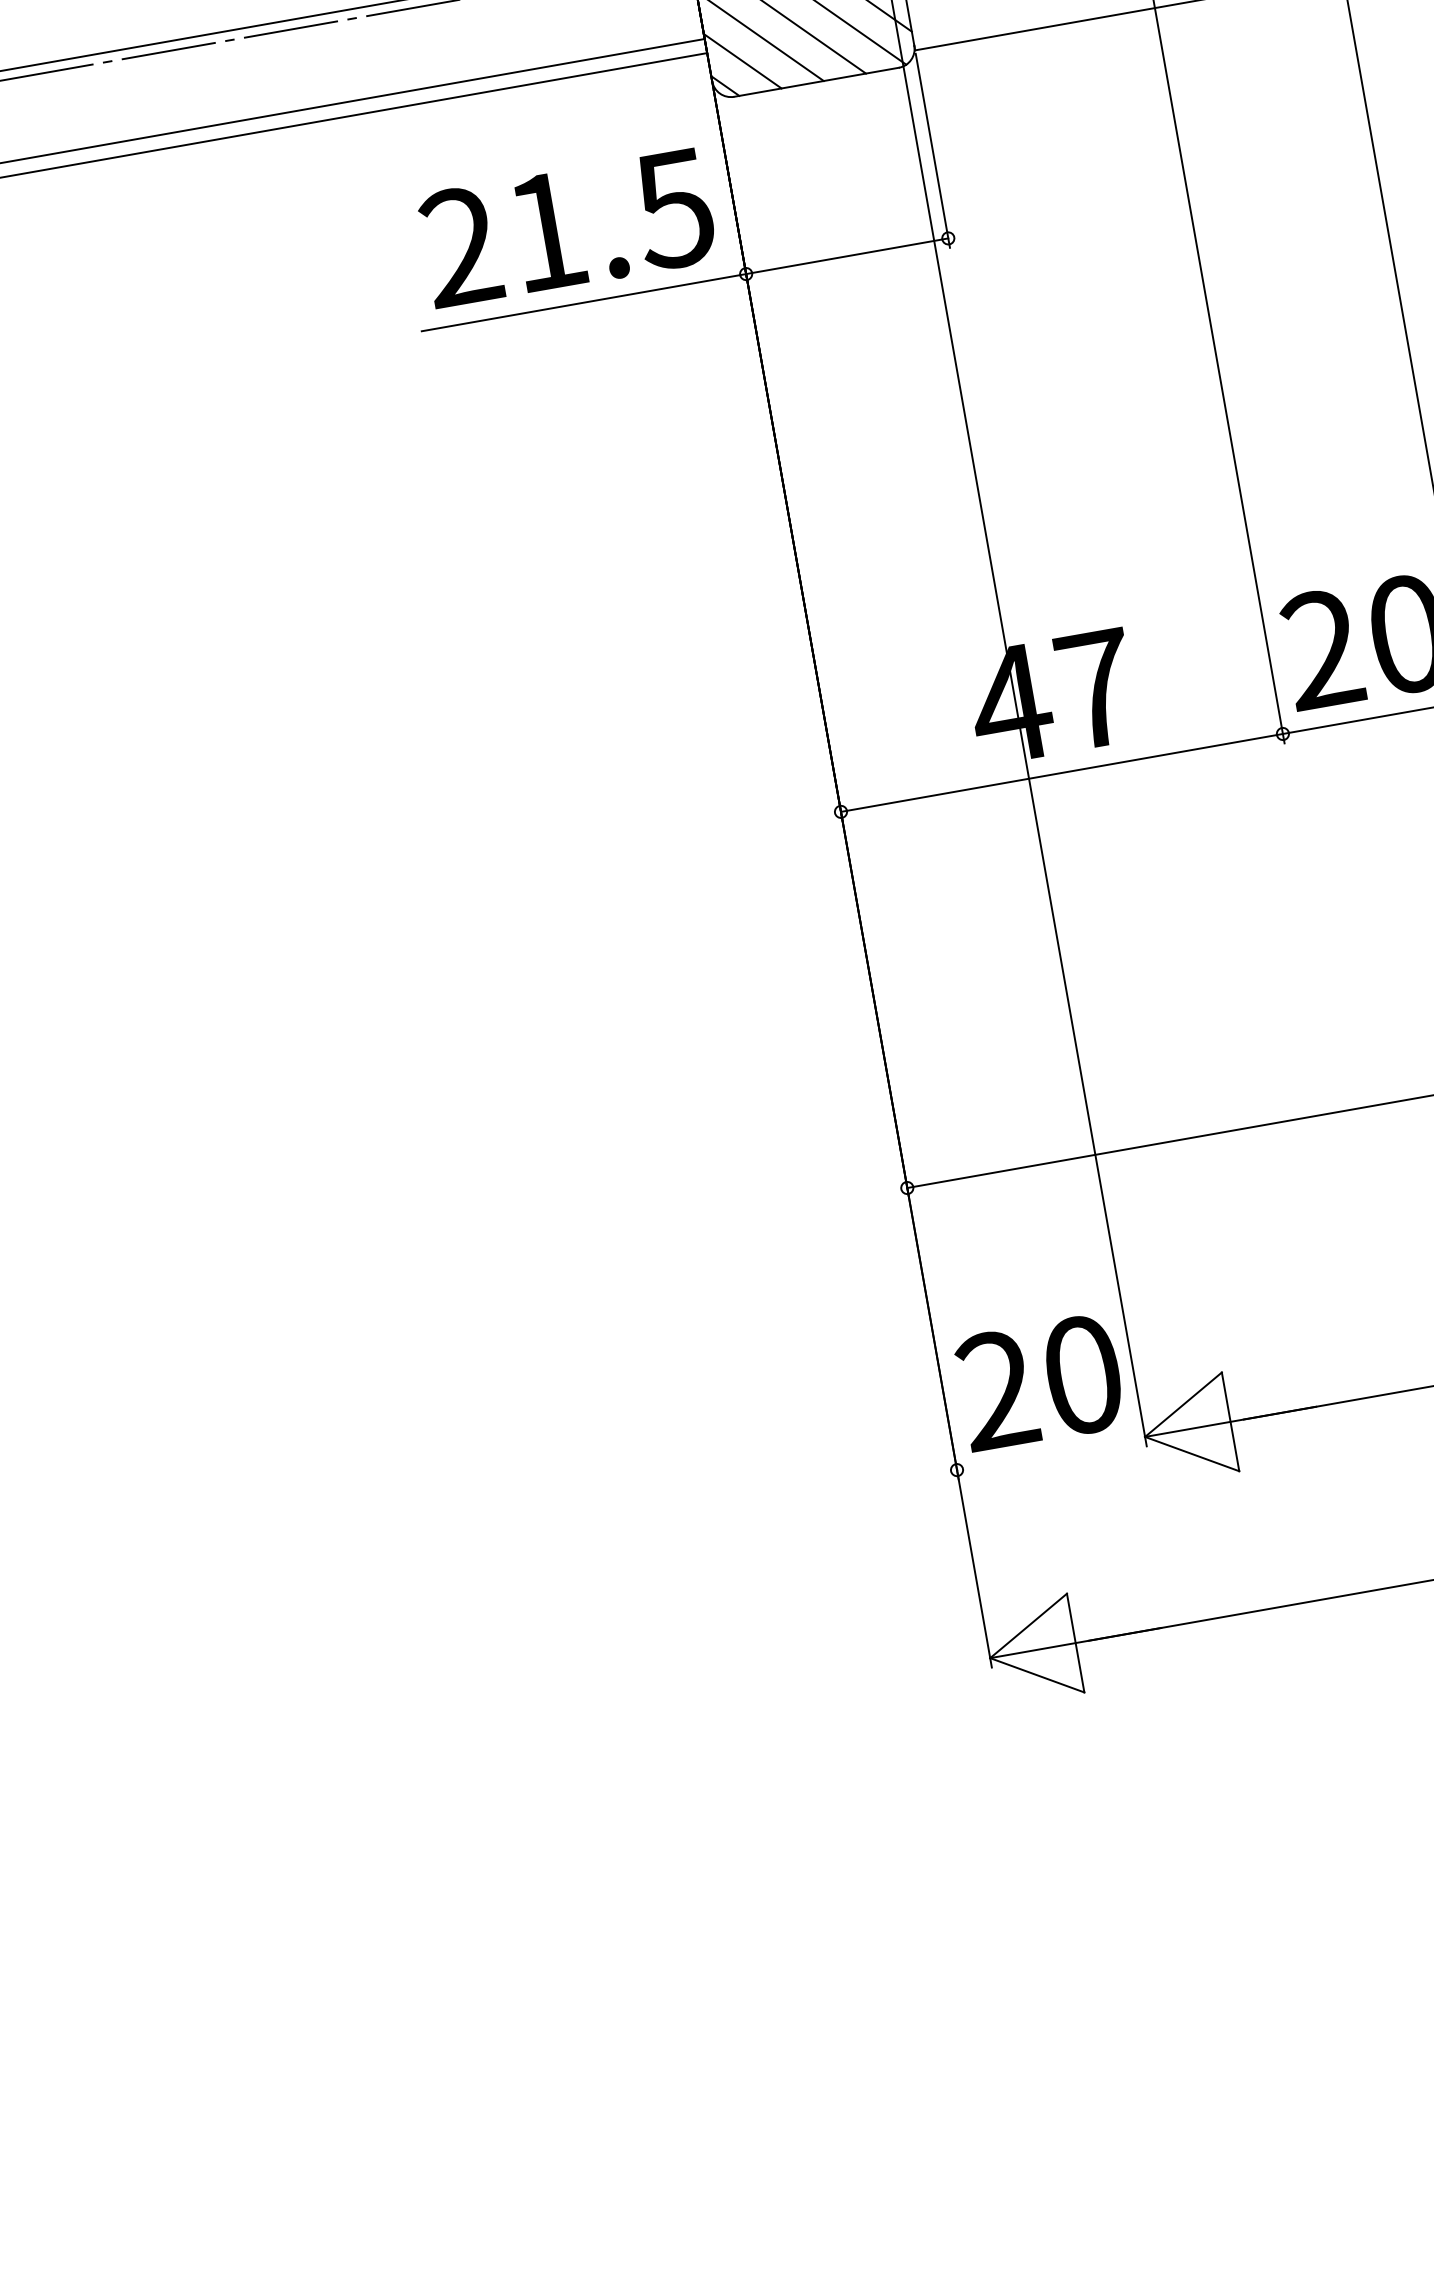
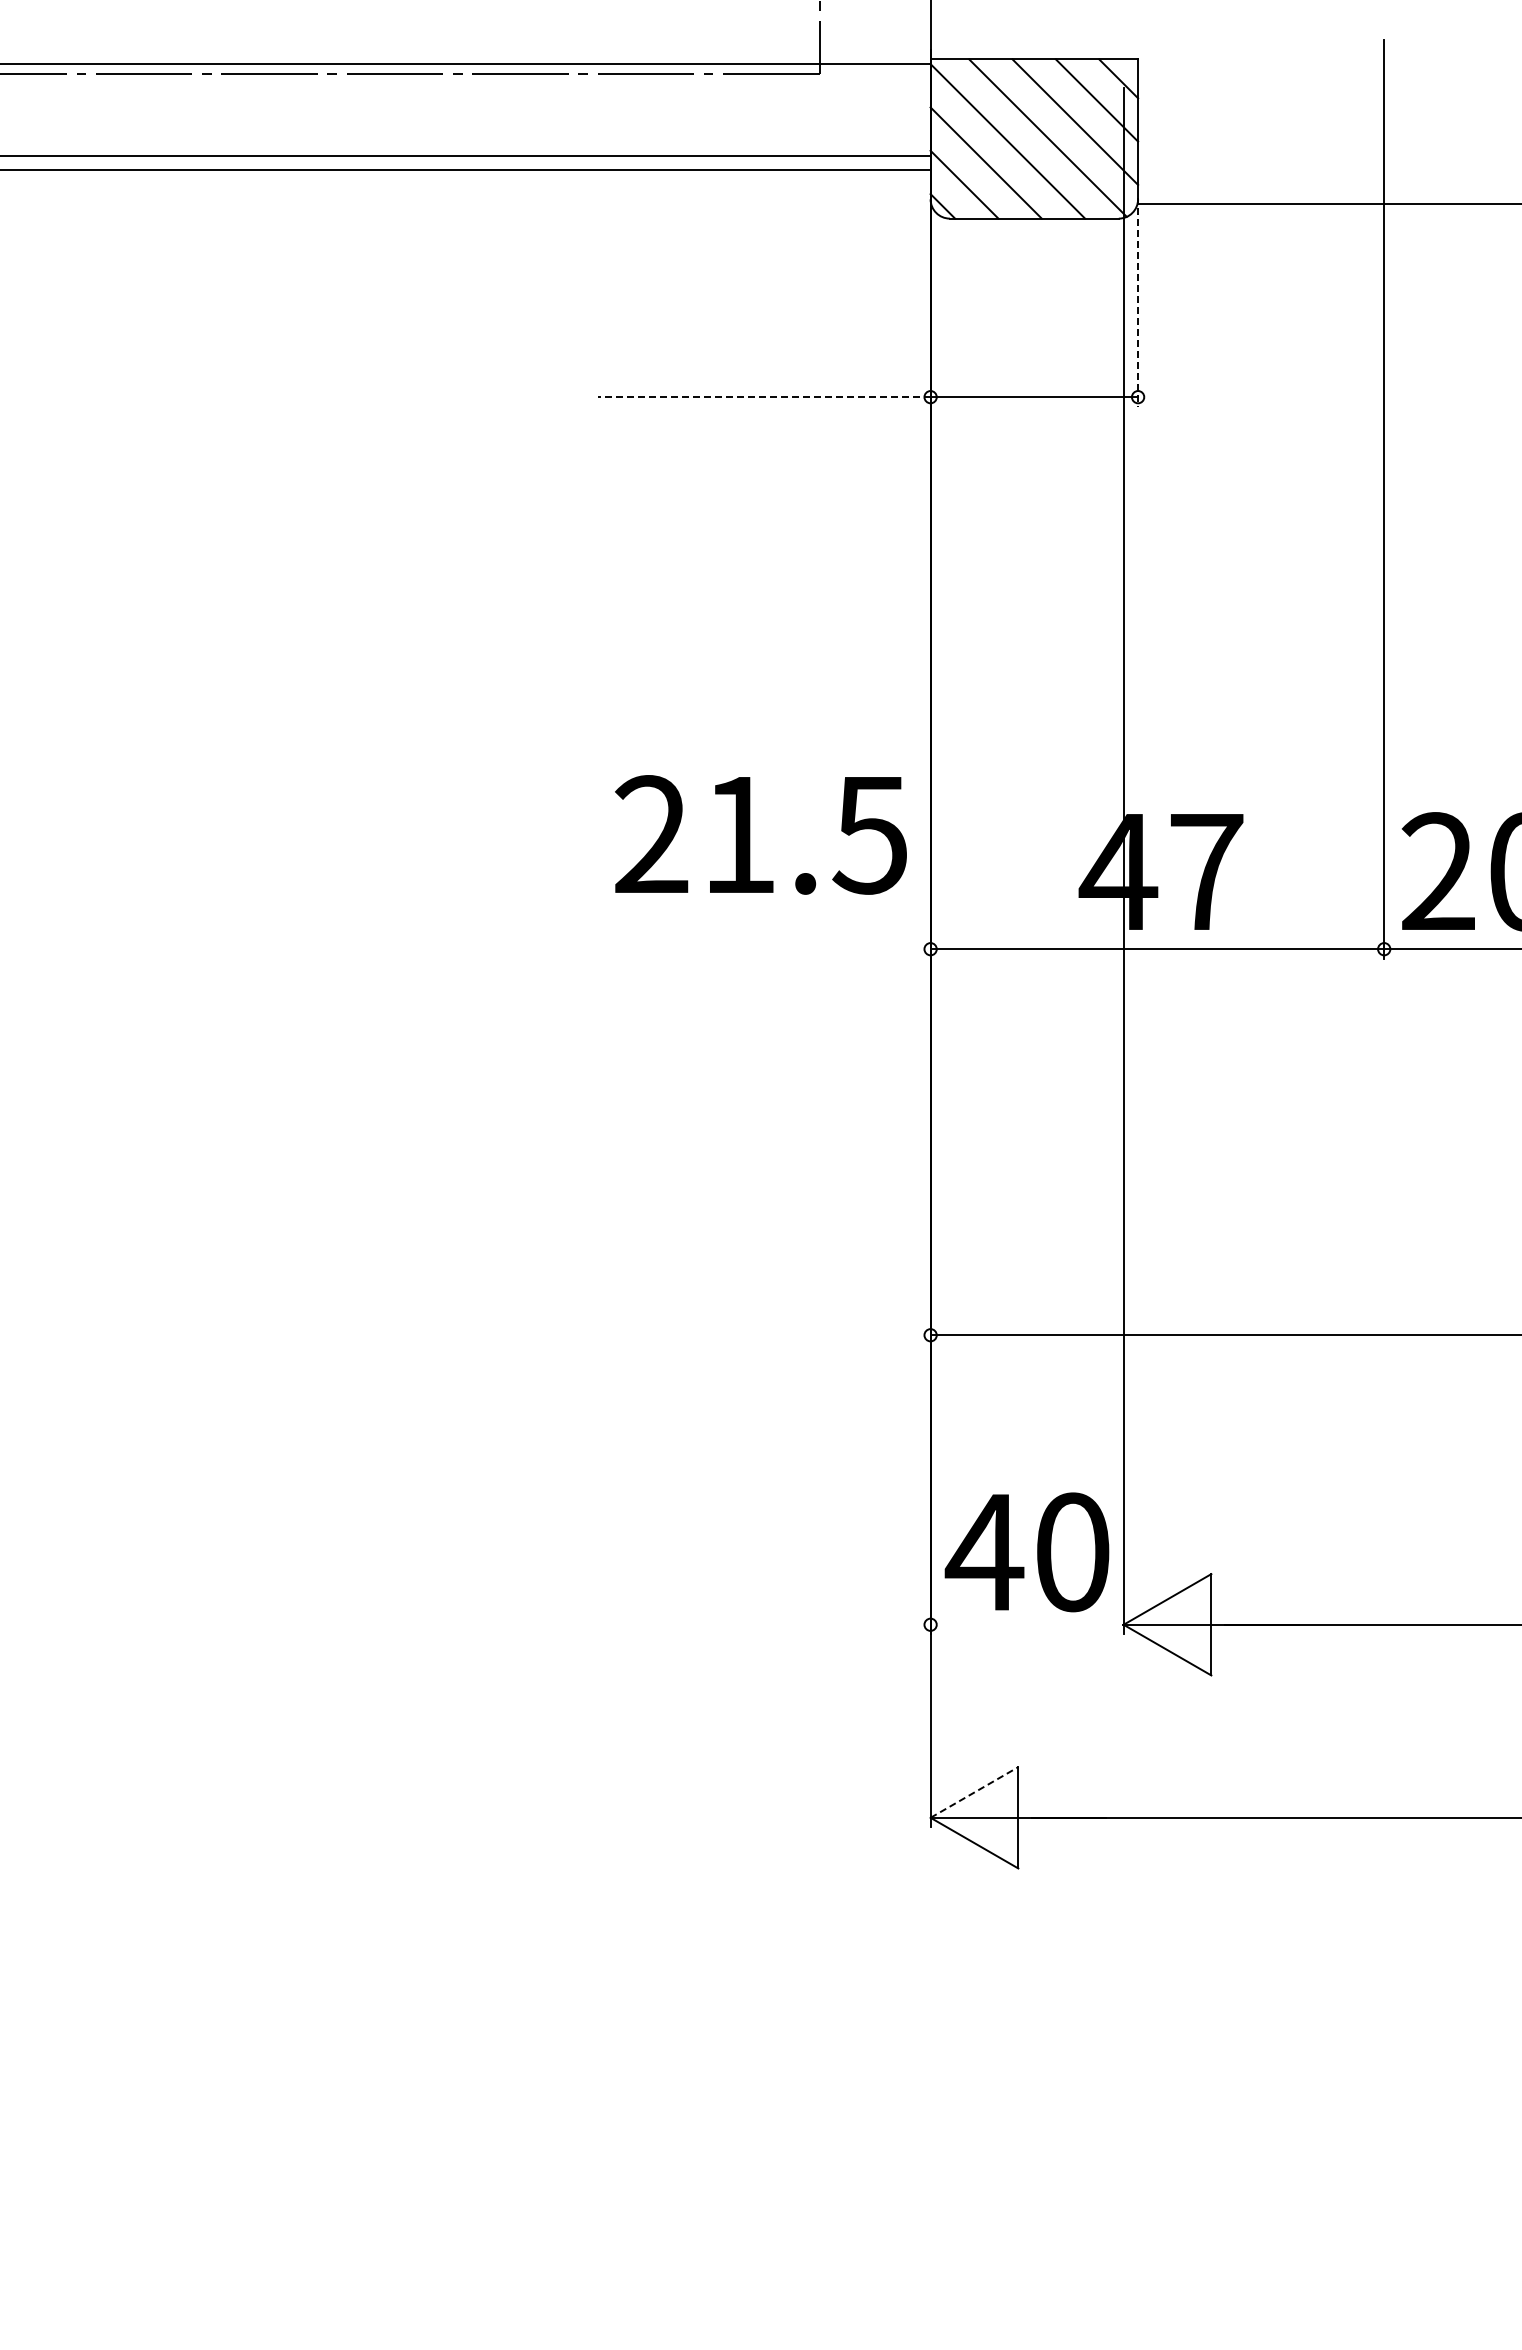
line: (933, 150) -> (1138, 307), solid -> dashed
text: (567, 227) -> (760, 834), moved
line: (583, 303) -> (763, 397), solid -> dashed
text: (996, 1389) -> (984, 1551), 20 -> 40
line: (1028, 1625) -> (974, 1792), solid -> dashed

